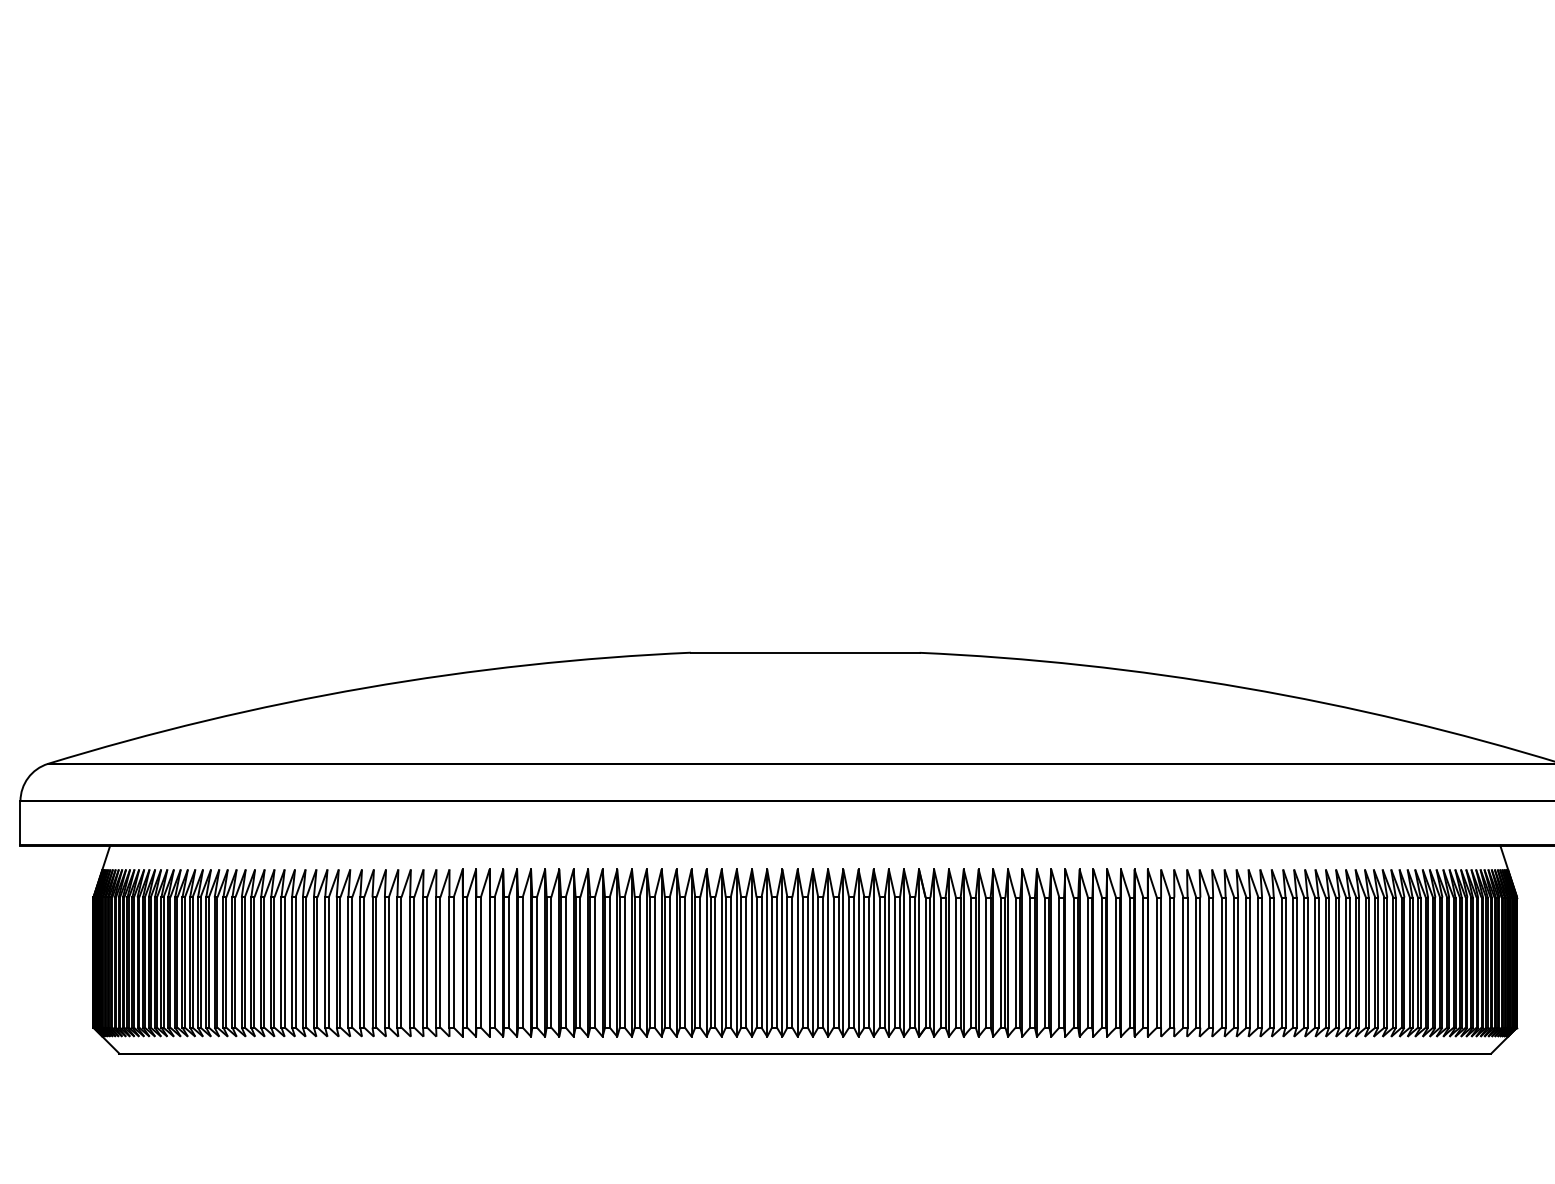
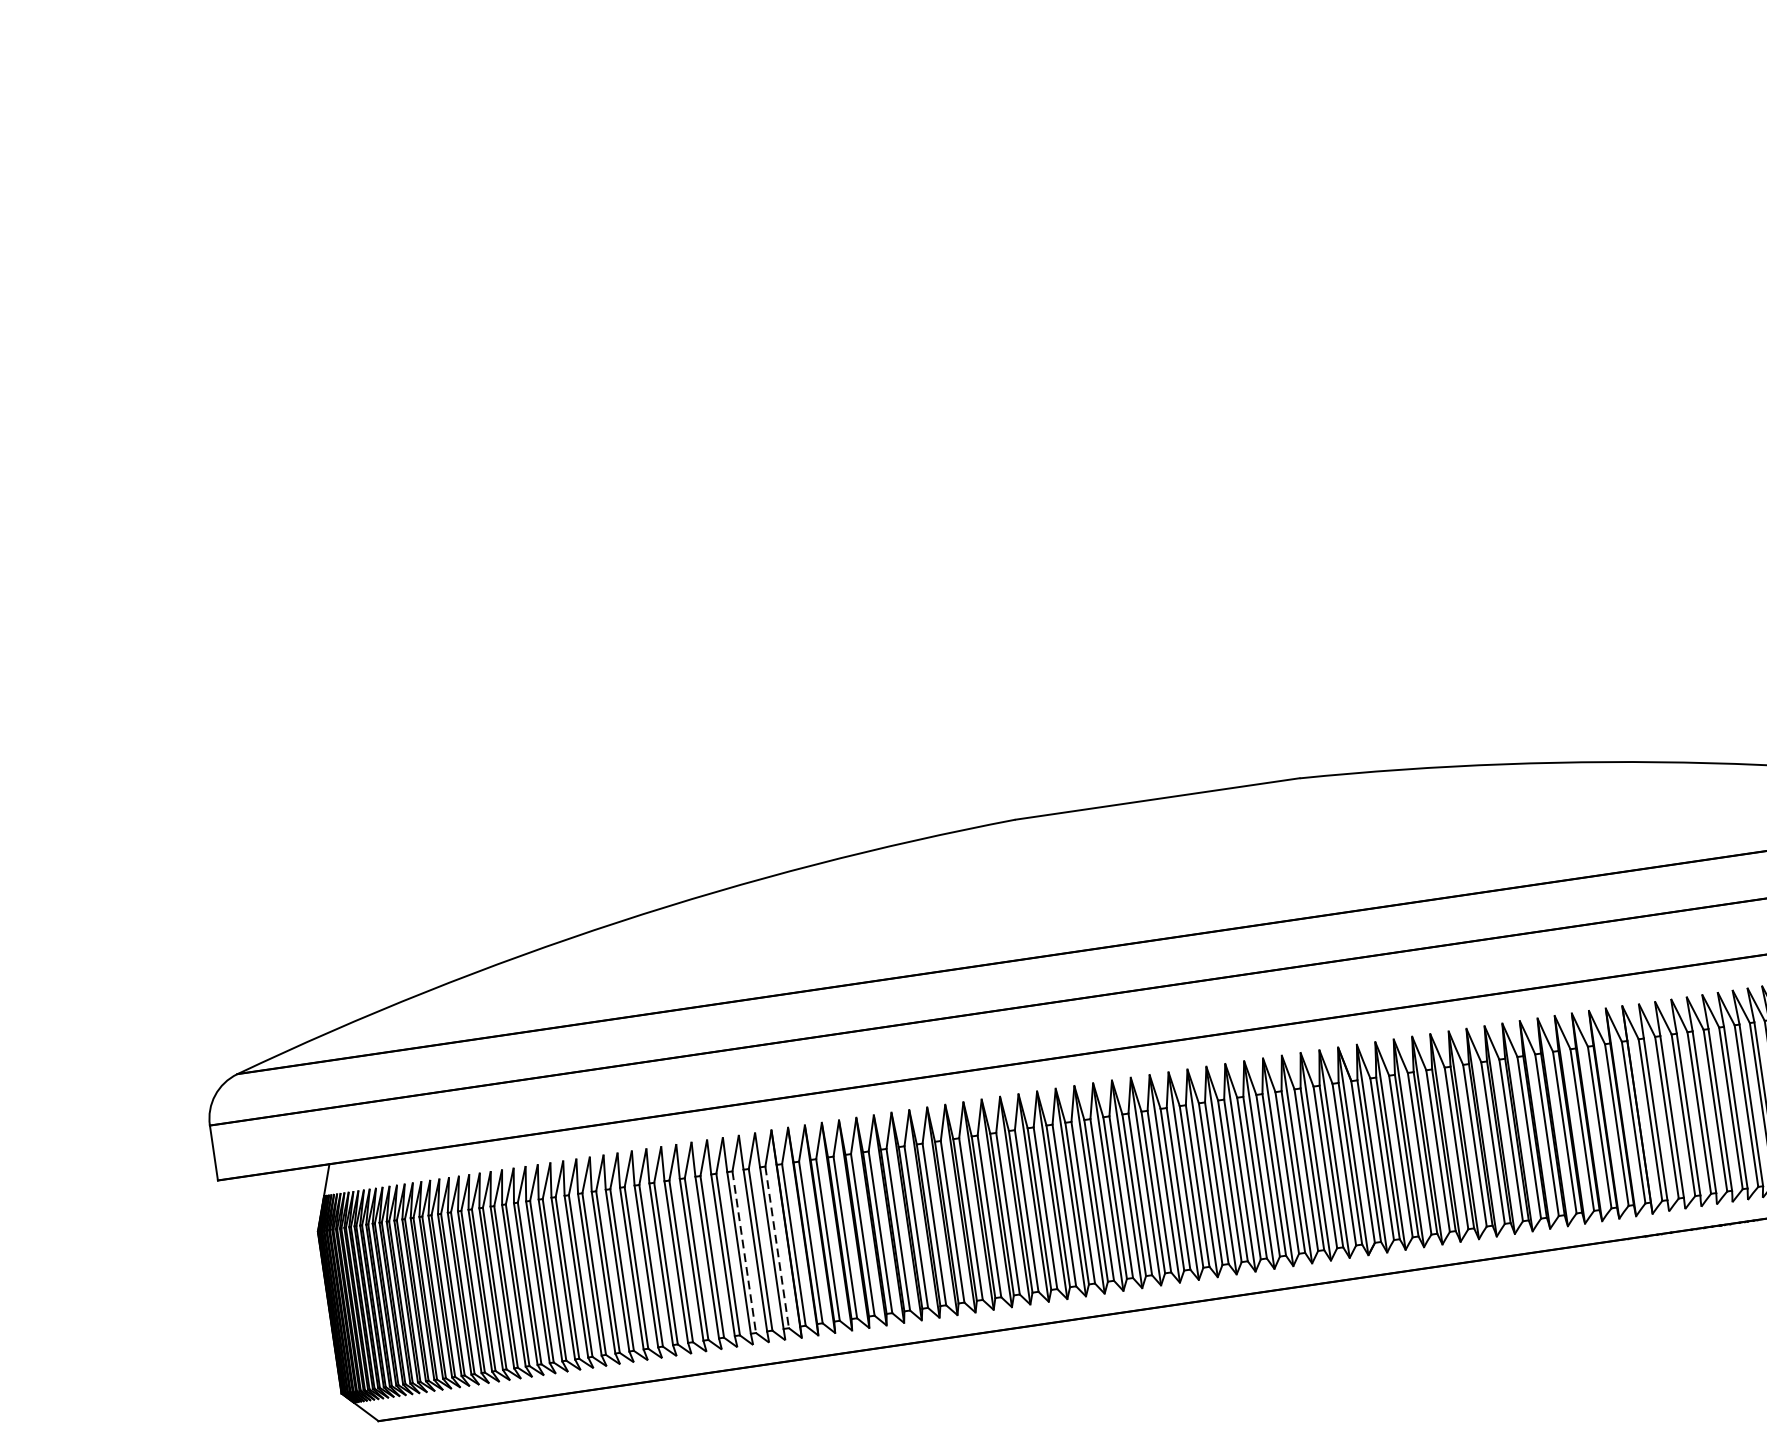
line: (427, 963) -> (744, 1253), solid -> dashed
line: (453, 963) -> (777, 1248), solid -> dashed

